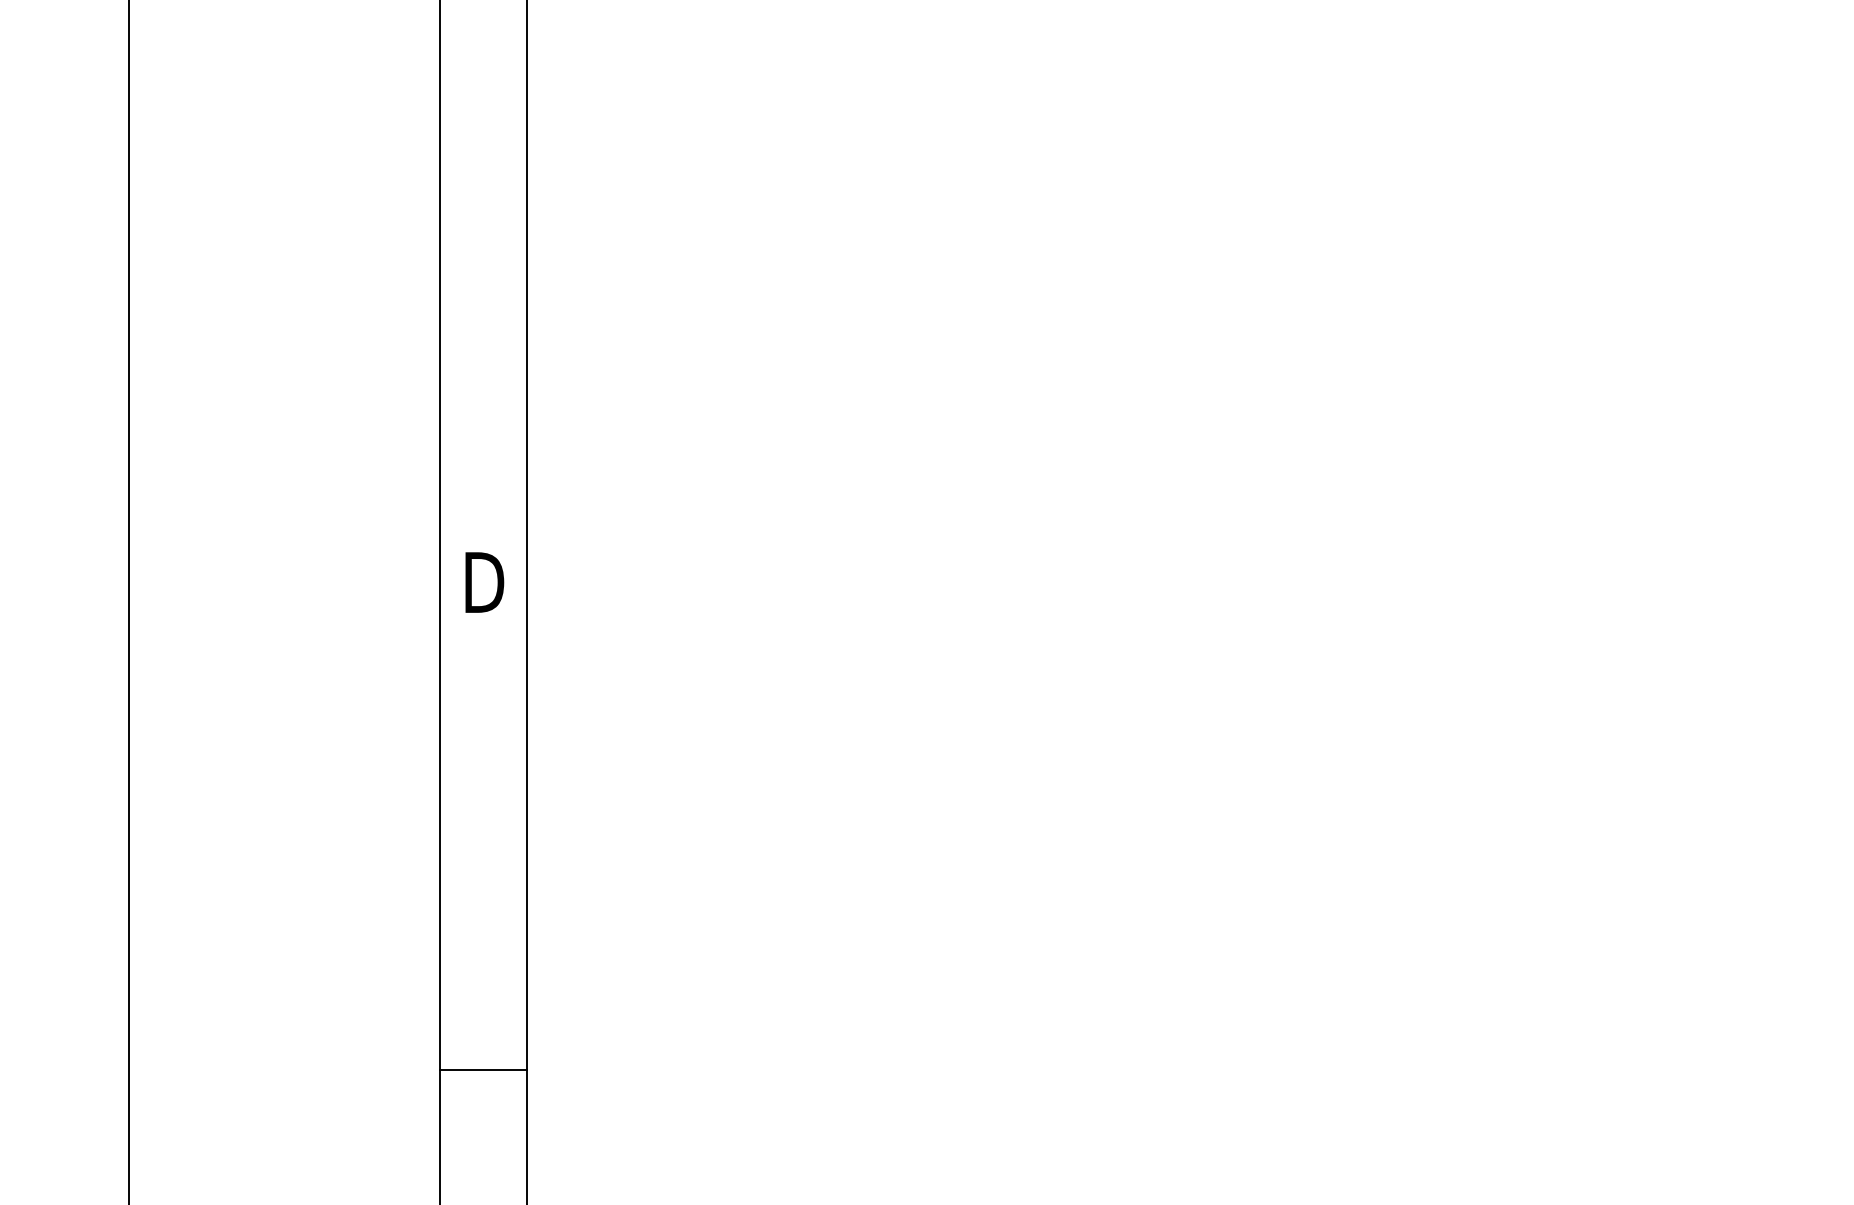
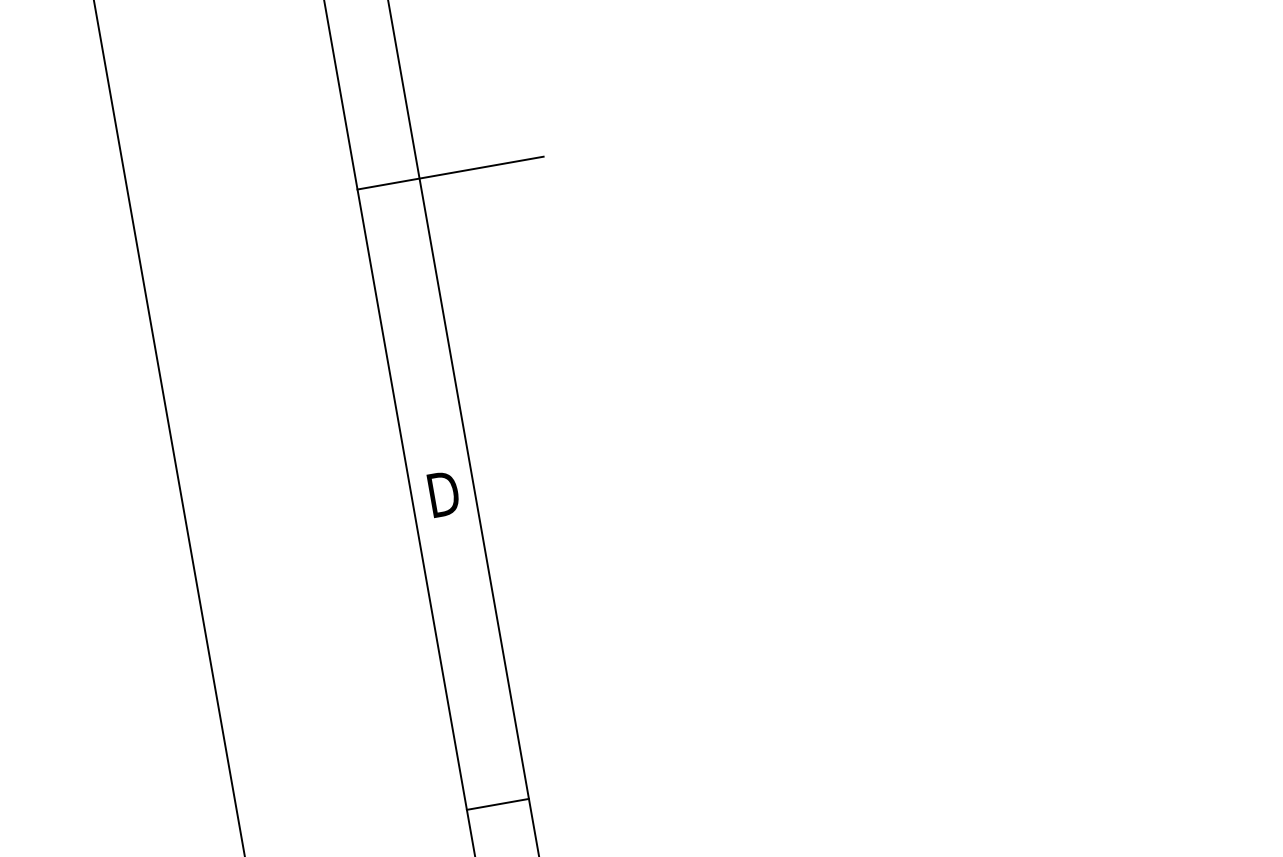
line: (569, 150) -> (450, 173), added
line: (483, 1070) -> (497, 804), moved

